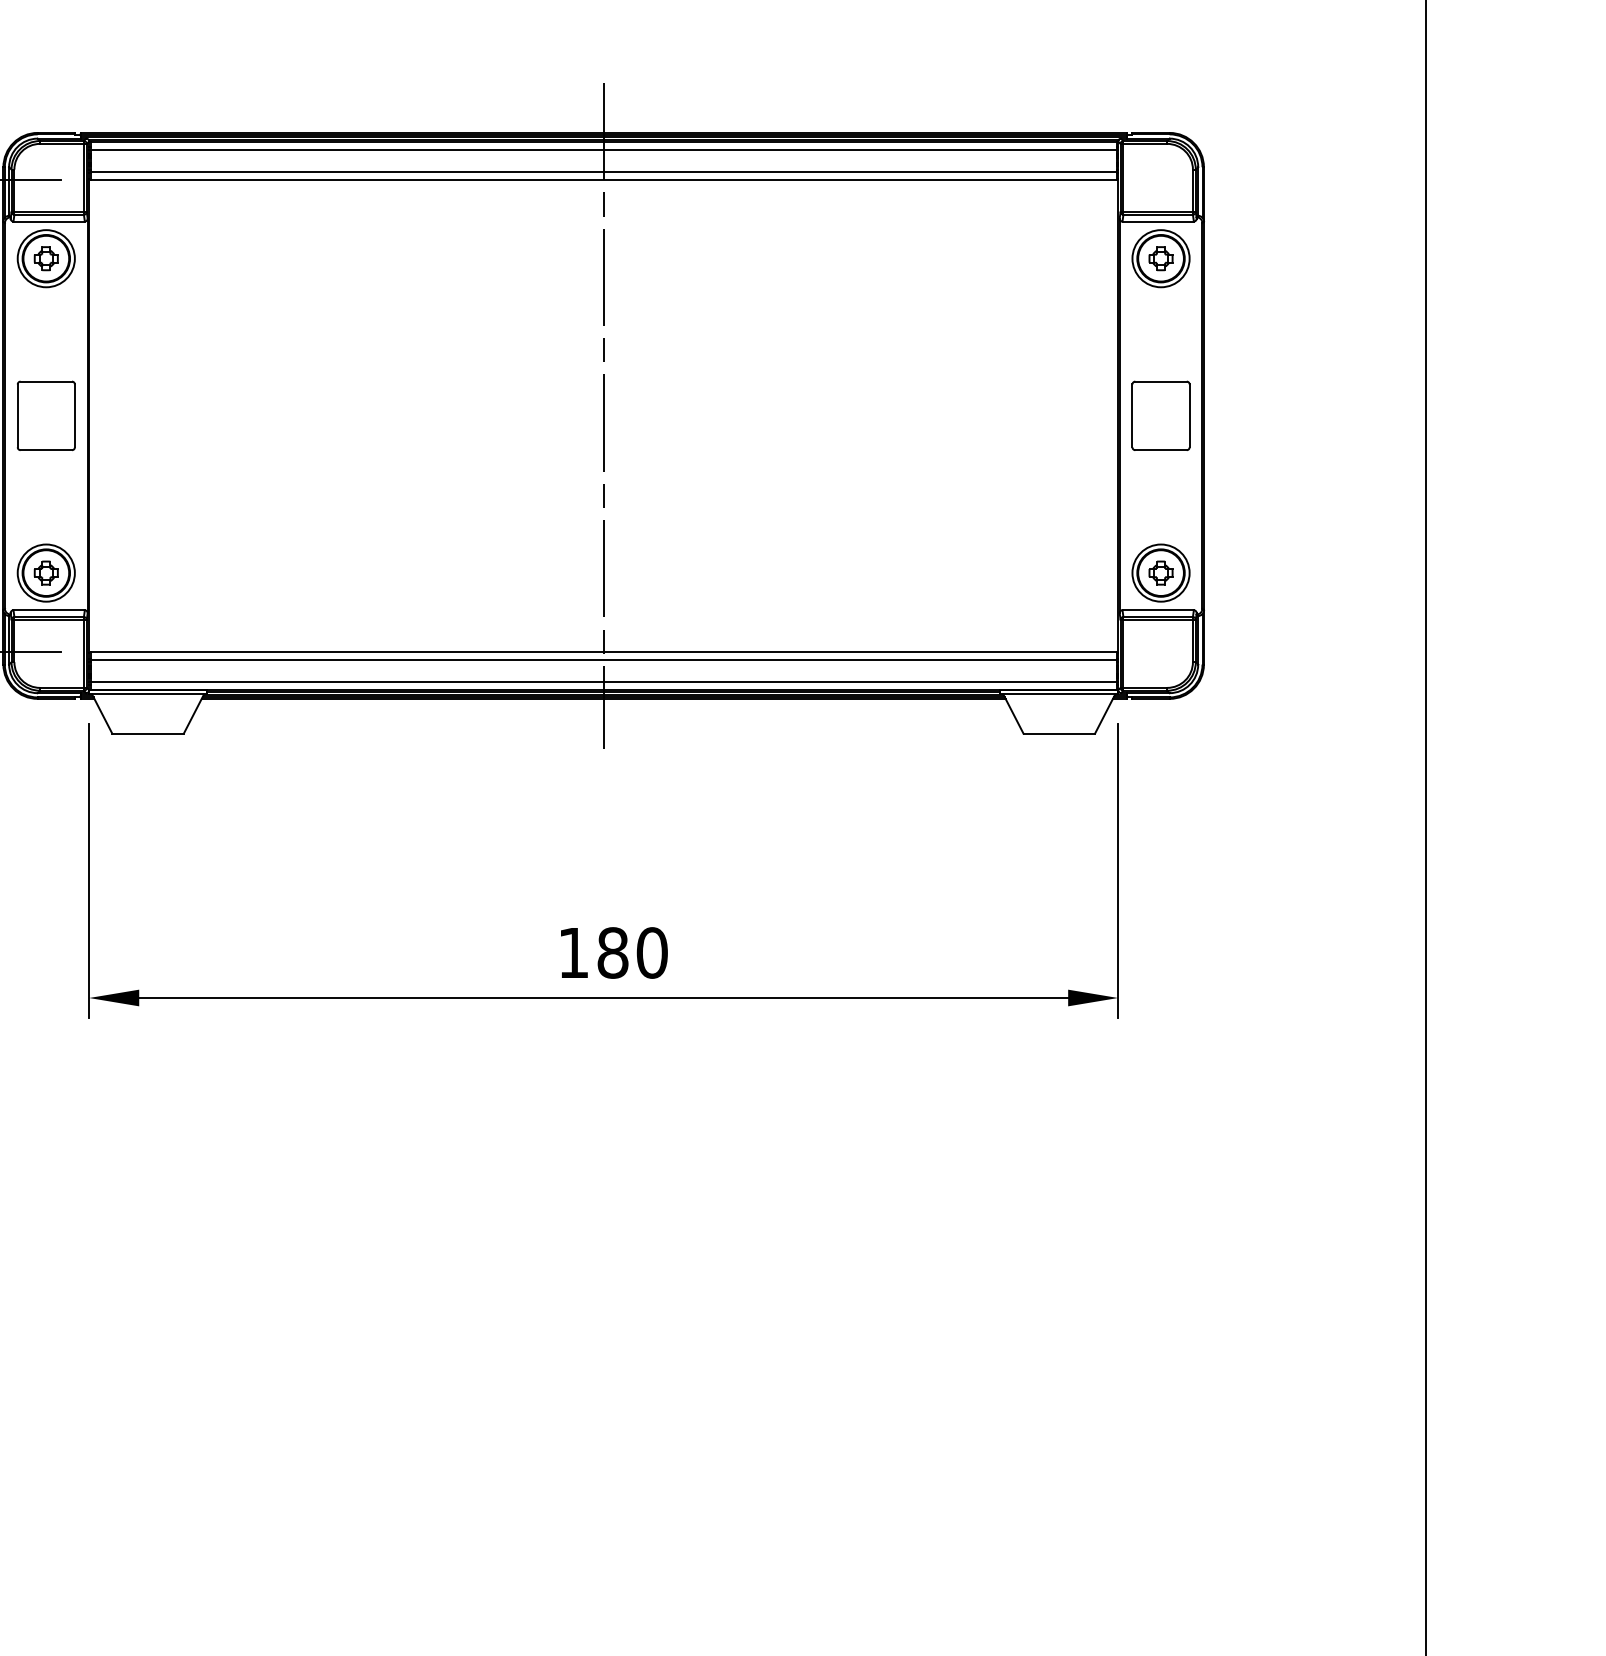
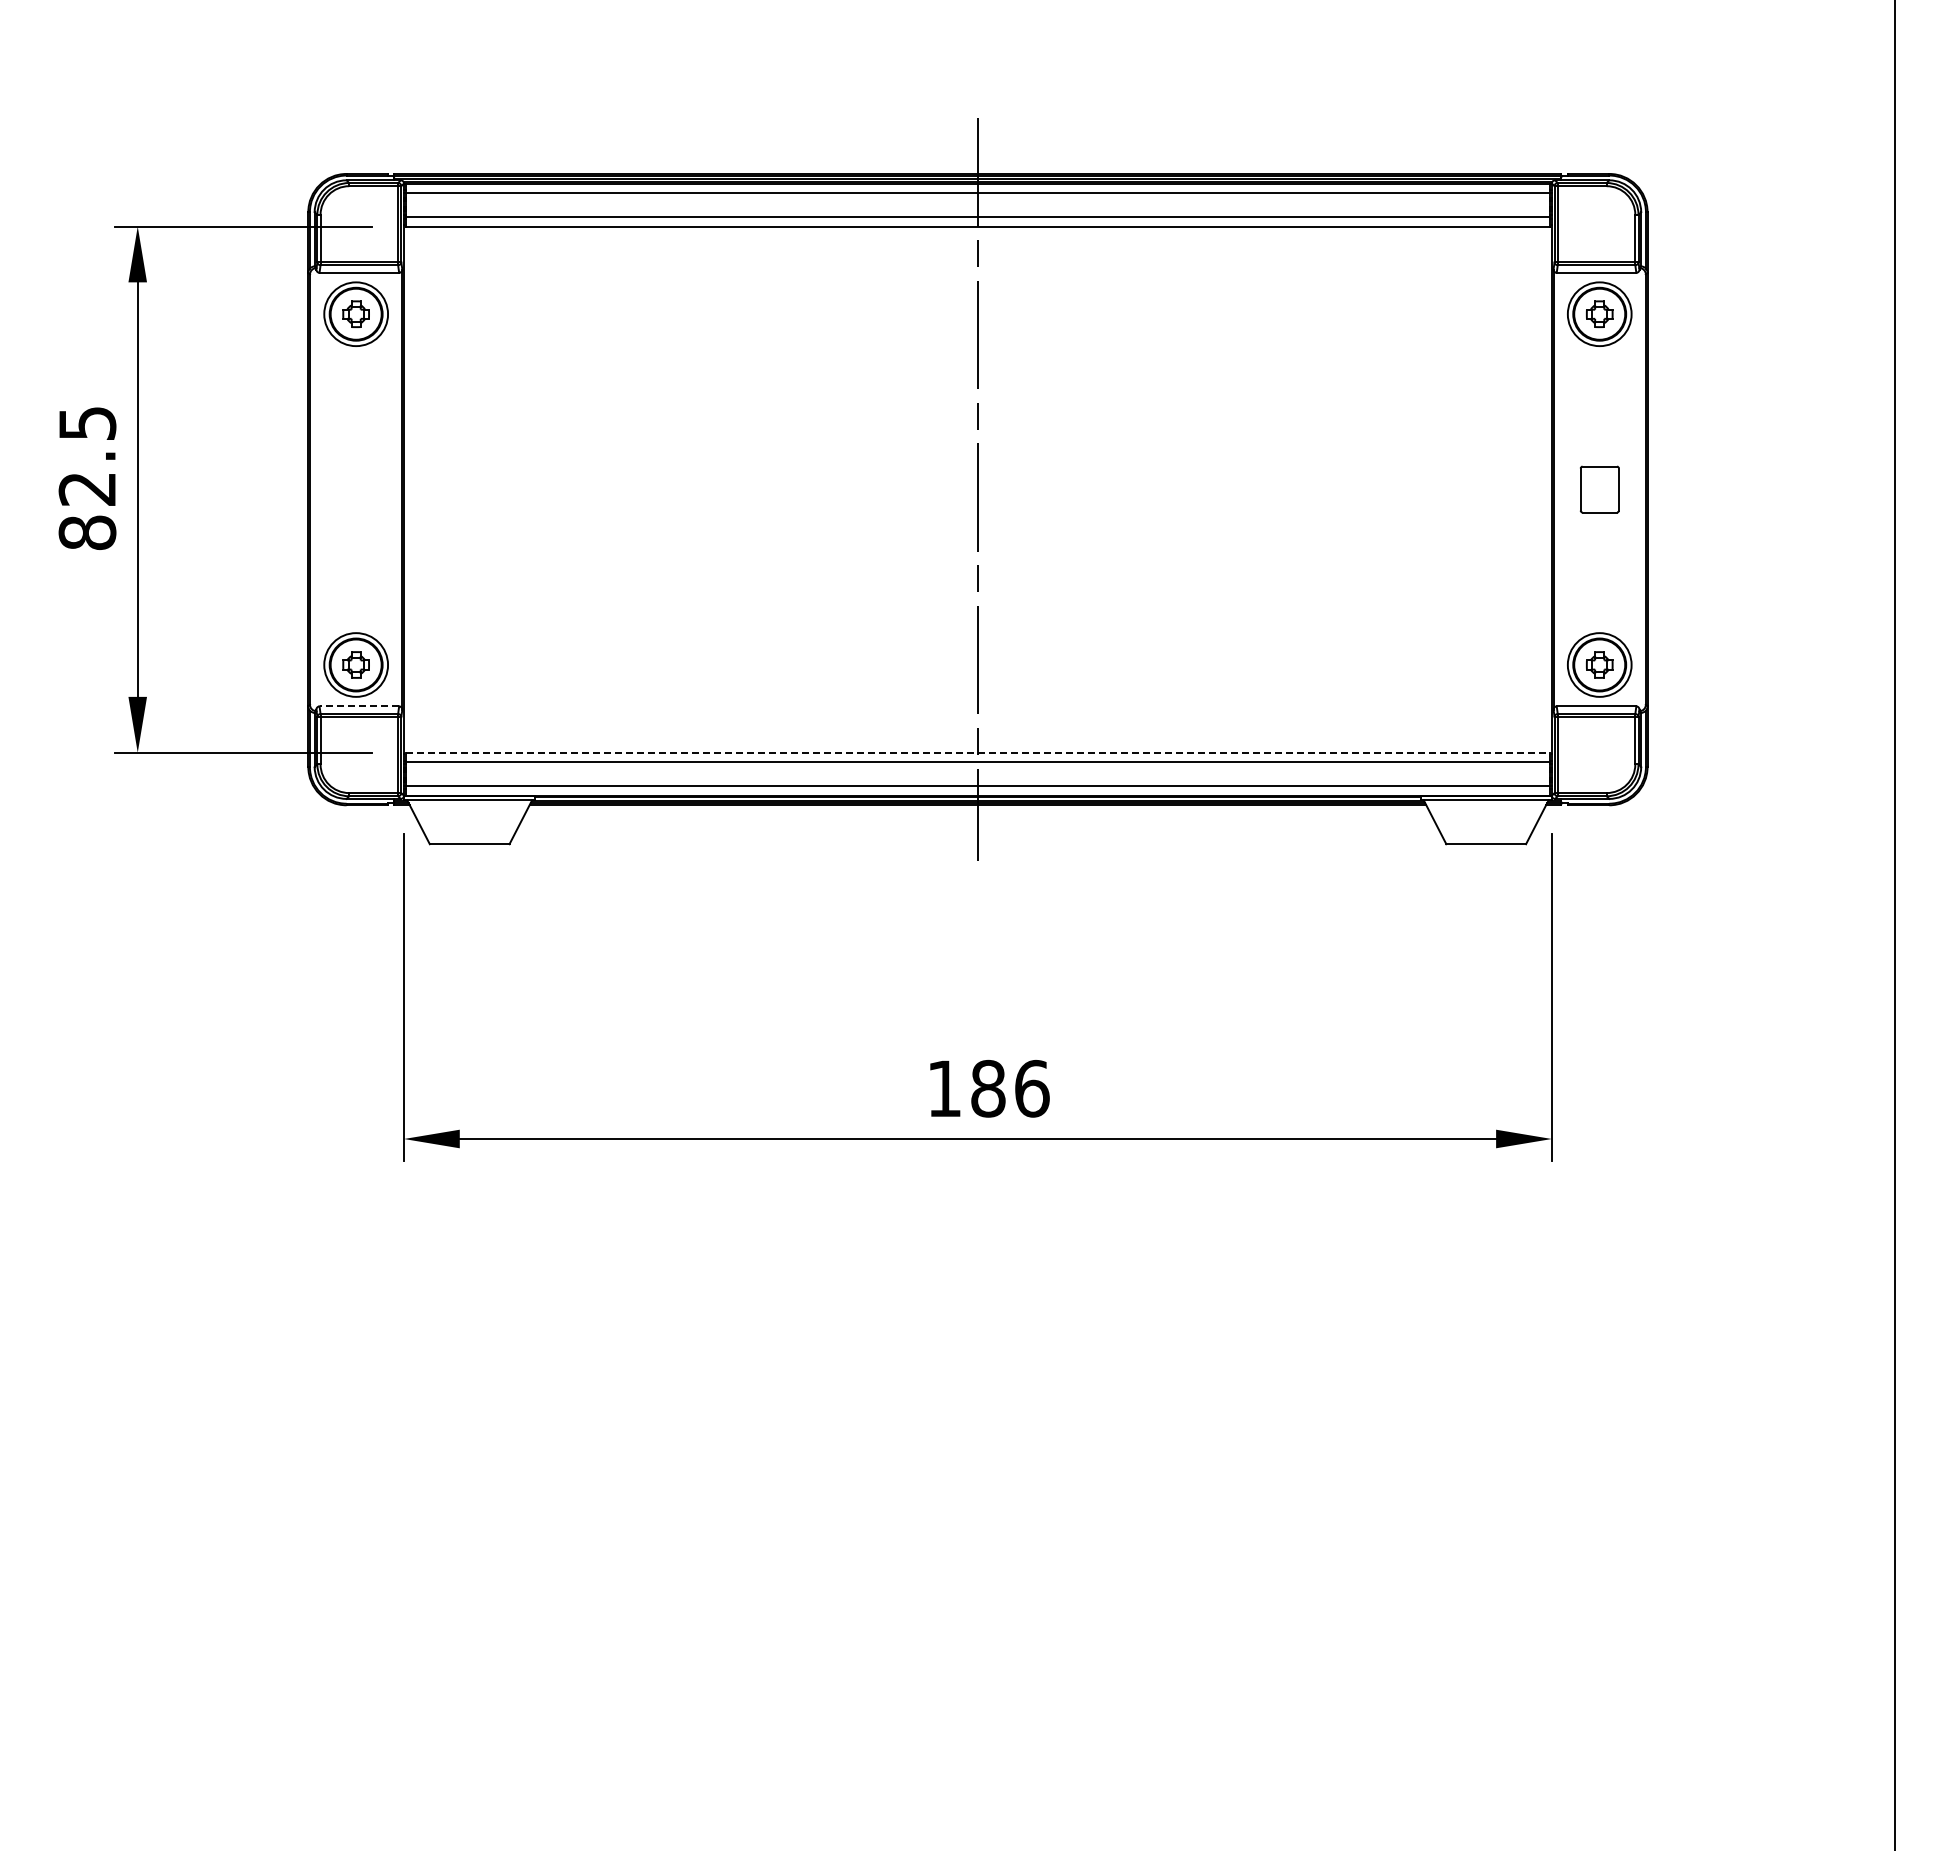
part: (45, 415) -> (355, 489), removed
part: (1160, 415) -> (1599, 489), size x0.6
line: (49, 610) -> (359, 706), solid -> dashed
line: (604, 651) -> (978, 752), solid -> dashed
text: (652, 952) -> (1032, 1088), 180 -> 186

